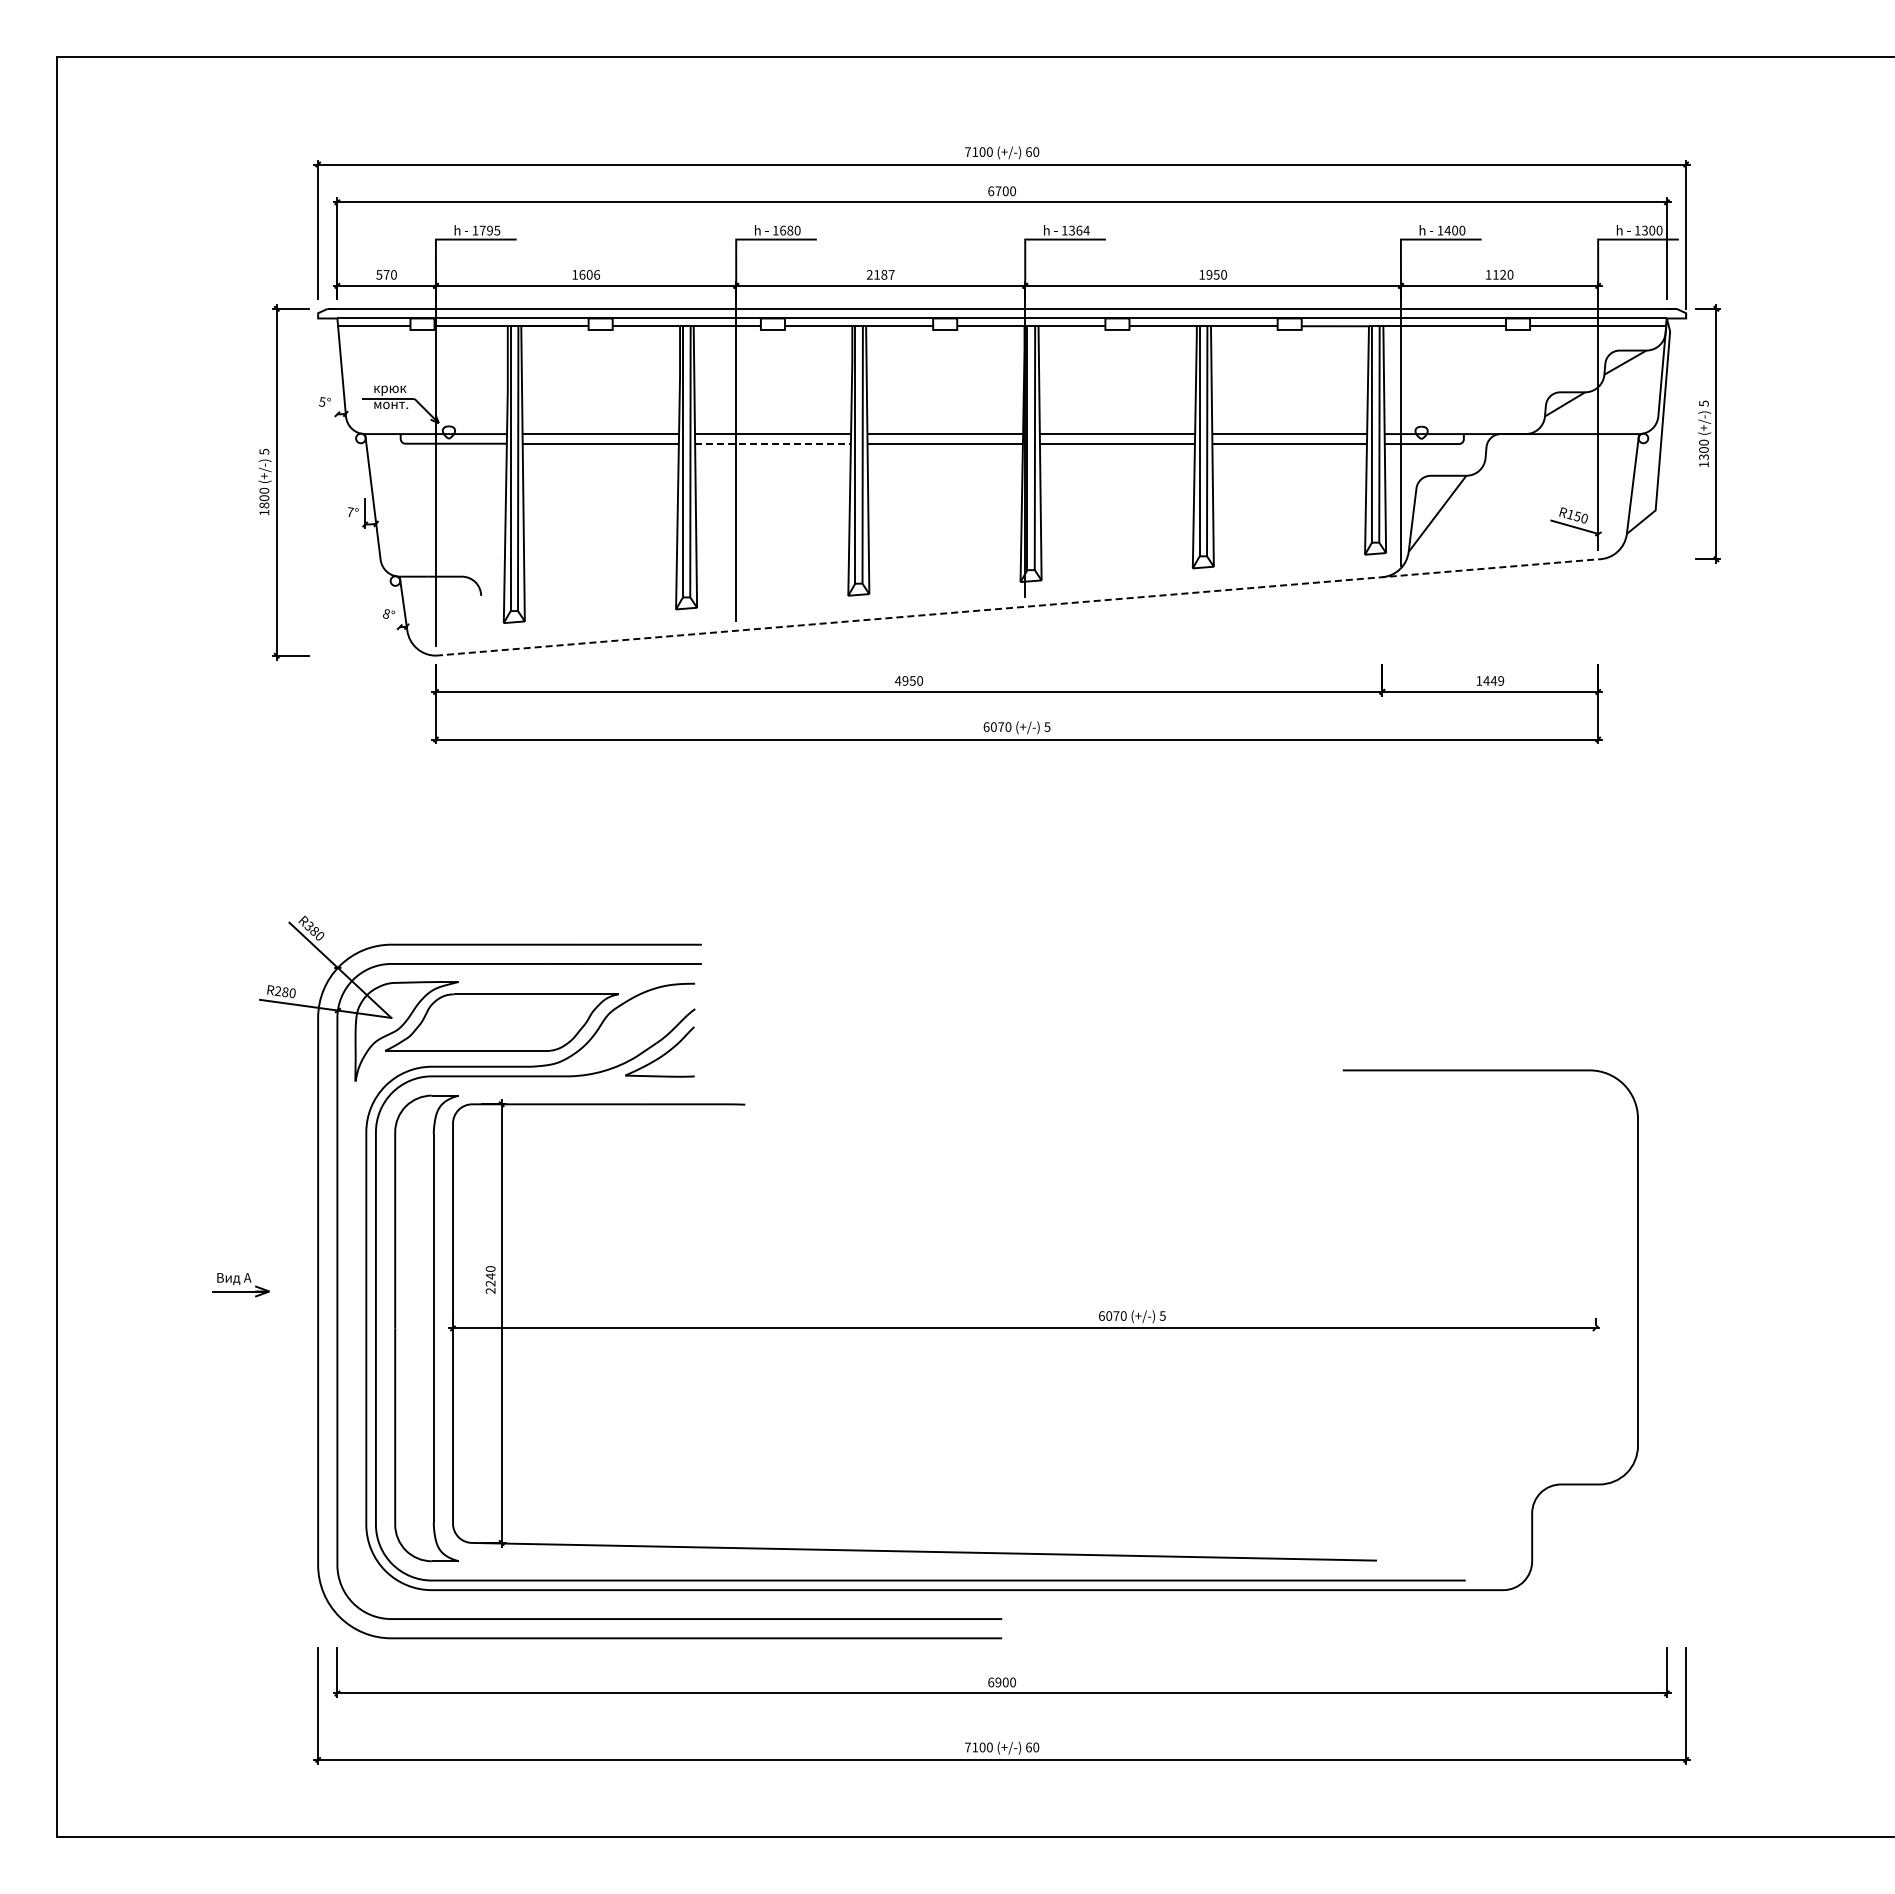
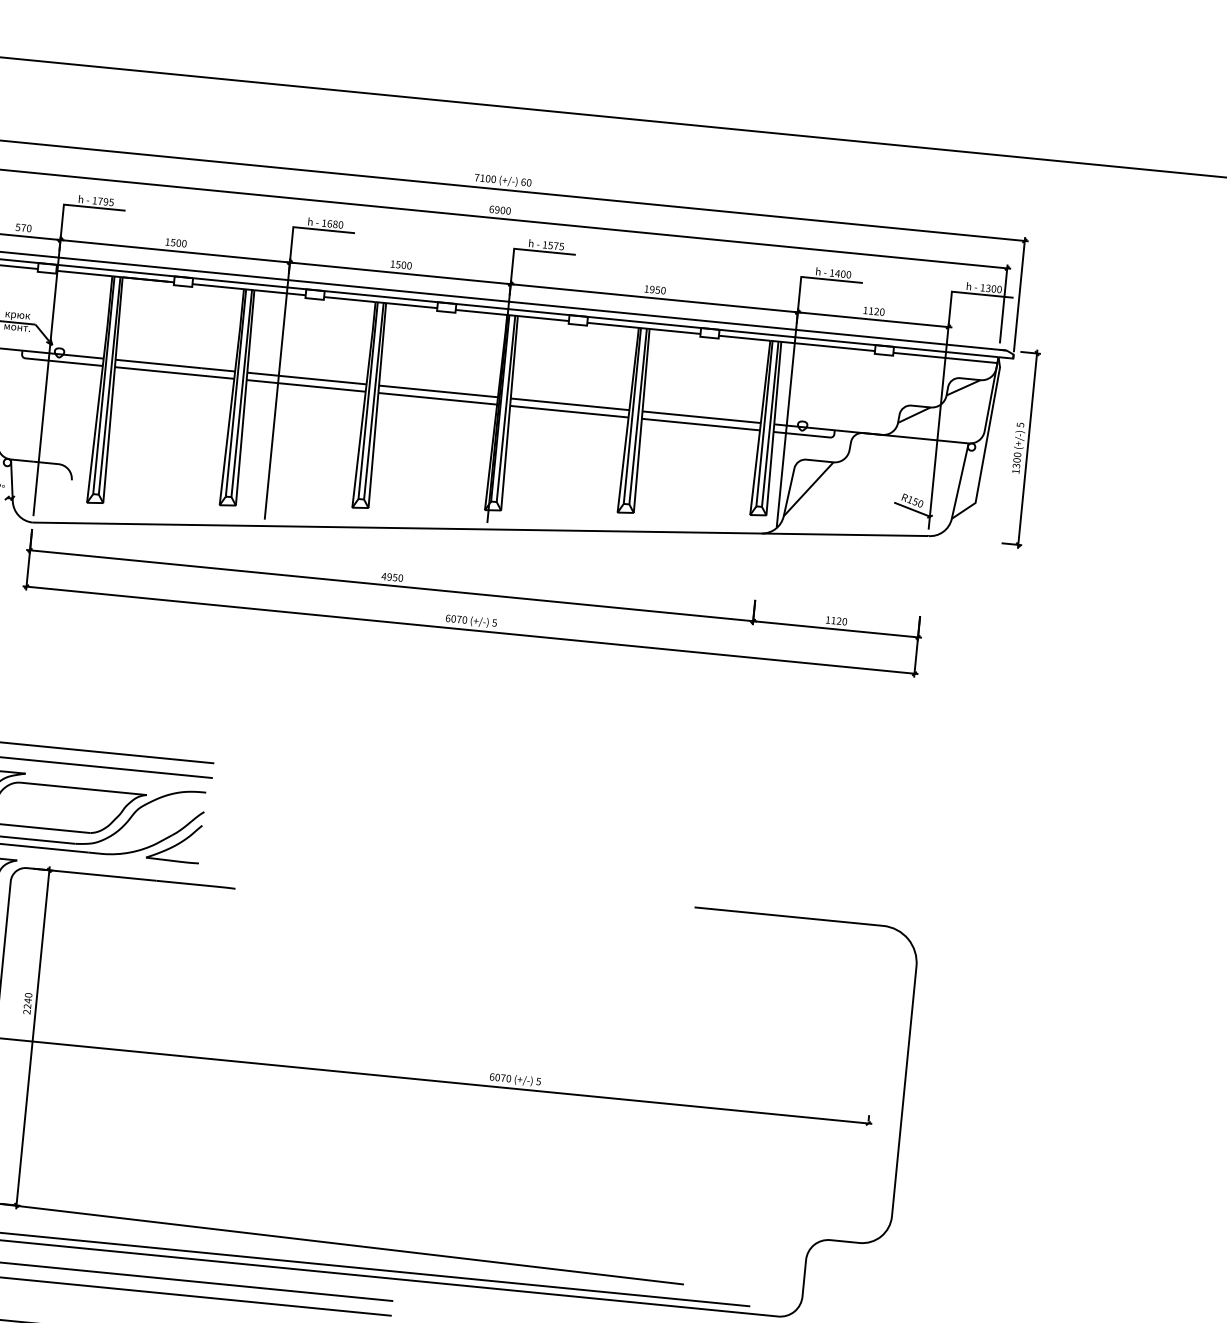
text: (998, 191) -> (497, 210), 6700 -> 6900
text: (1079, 230) -> (556, 245), 1364 -> 1575
text: (589, 274) -> (178, 242), 1606 -> 1500
text: (880, 274) -> (401, 264), 2187 -> 1500
line: (773, 443) -> (306, 385), dashed -> solid
line: (1017, 607) -> (480, 529), dashed -> solid
text: (1493, 680) -> (838, 620), 1449 -> 1120

